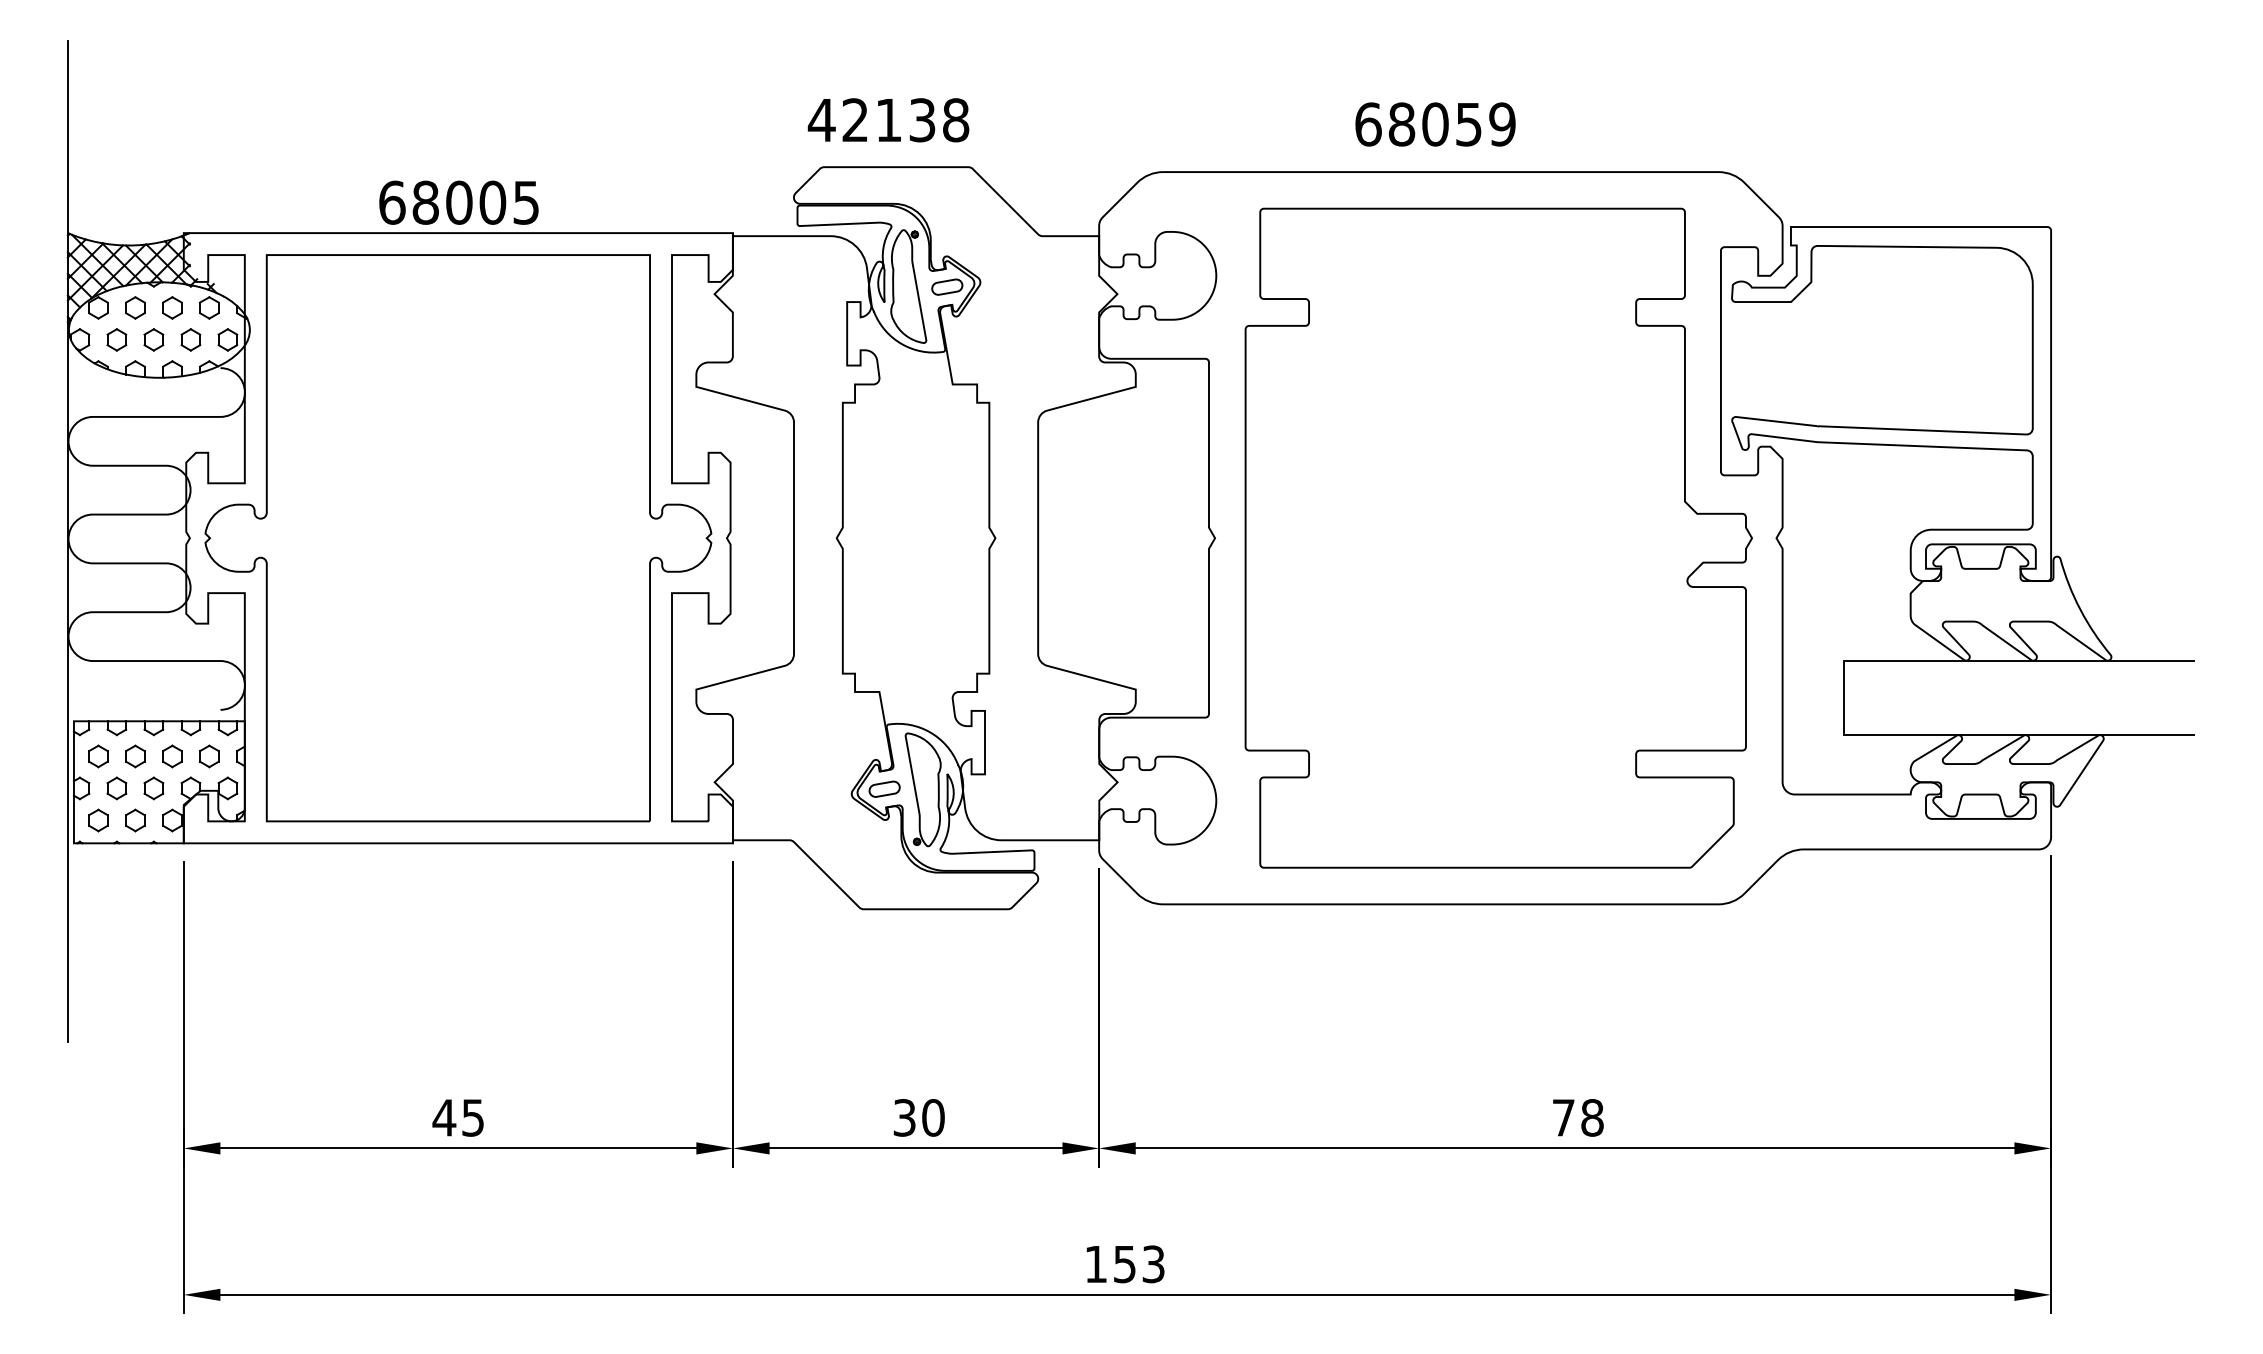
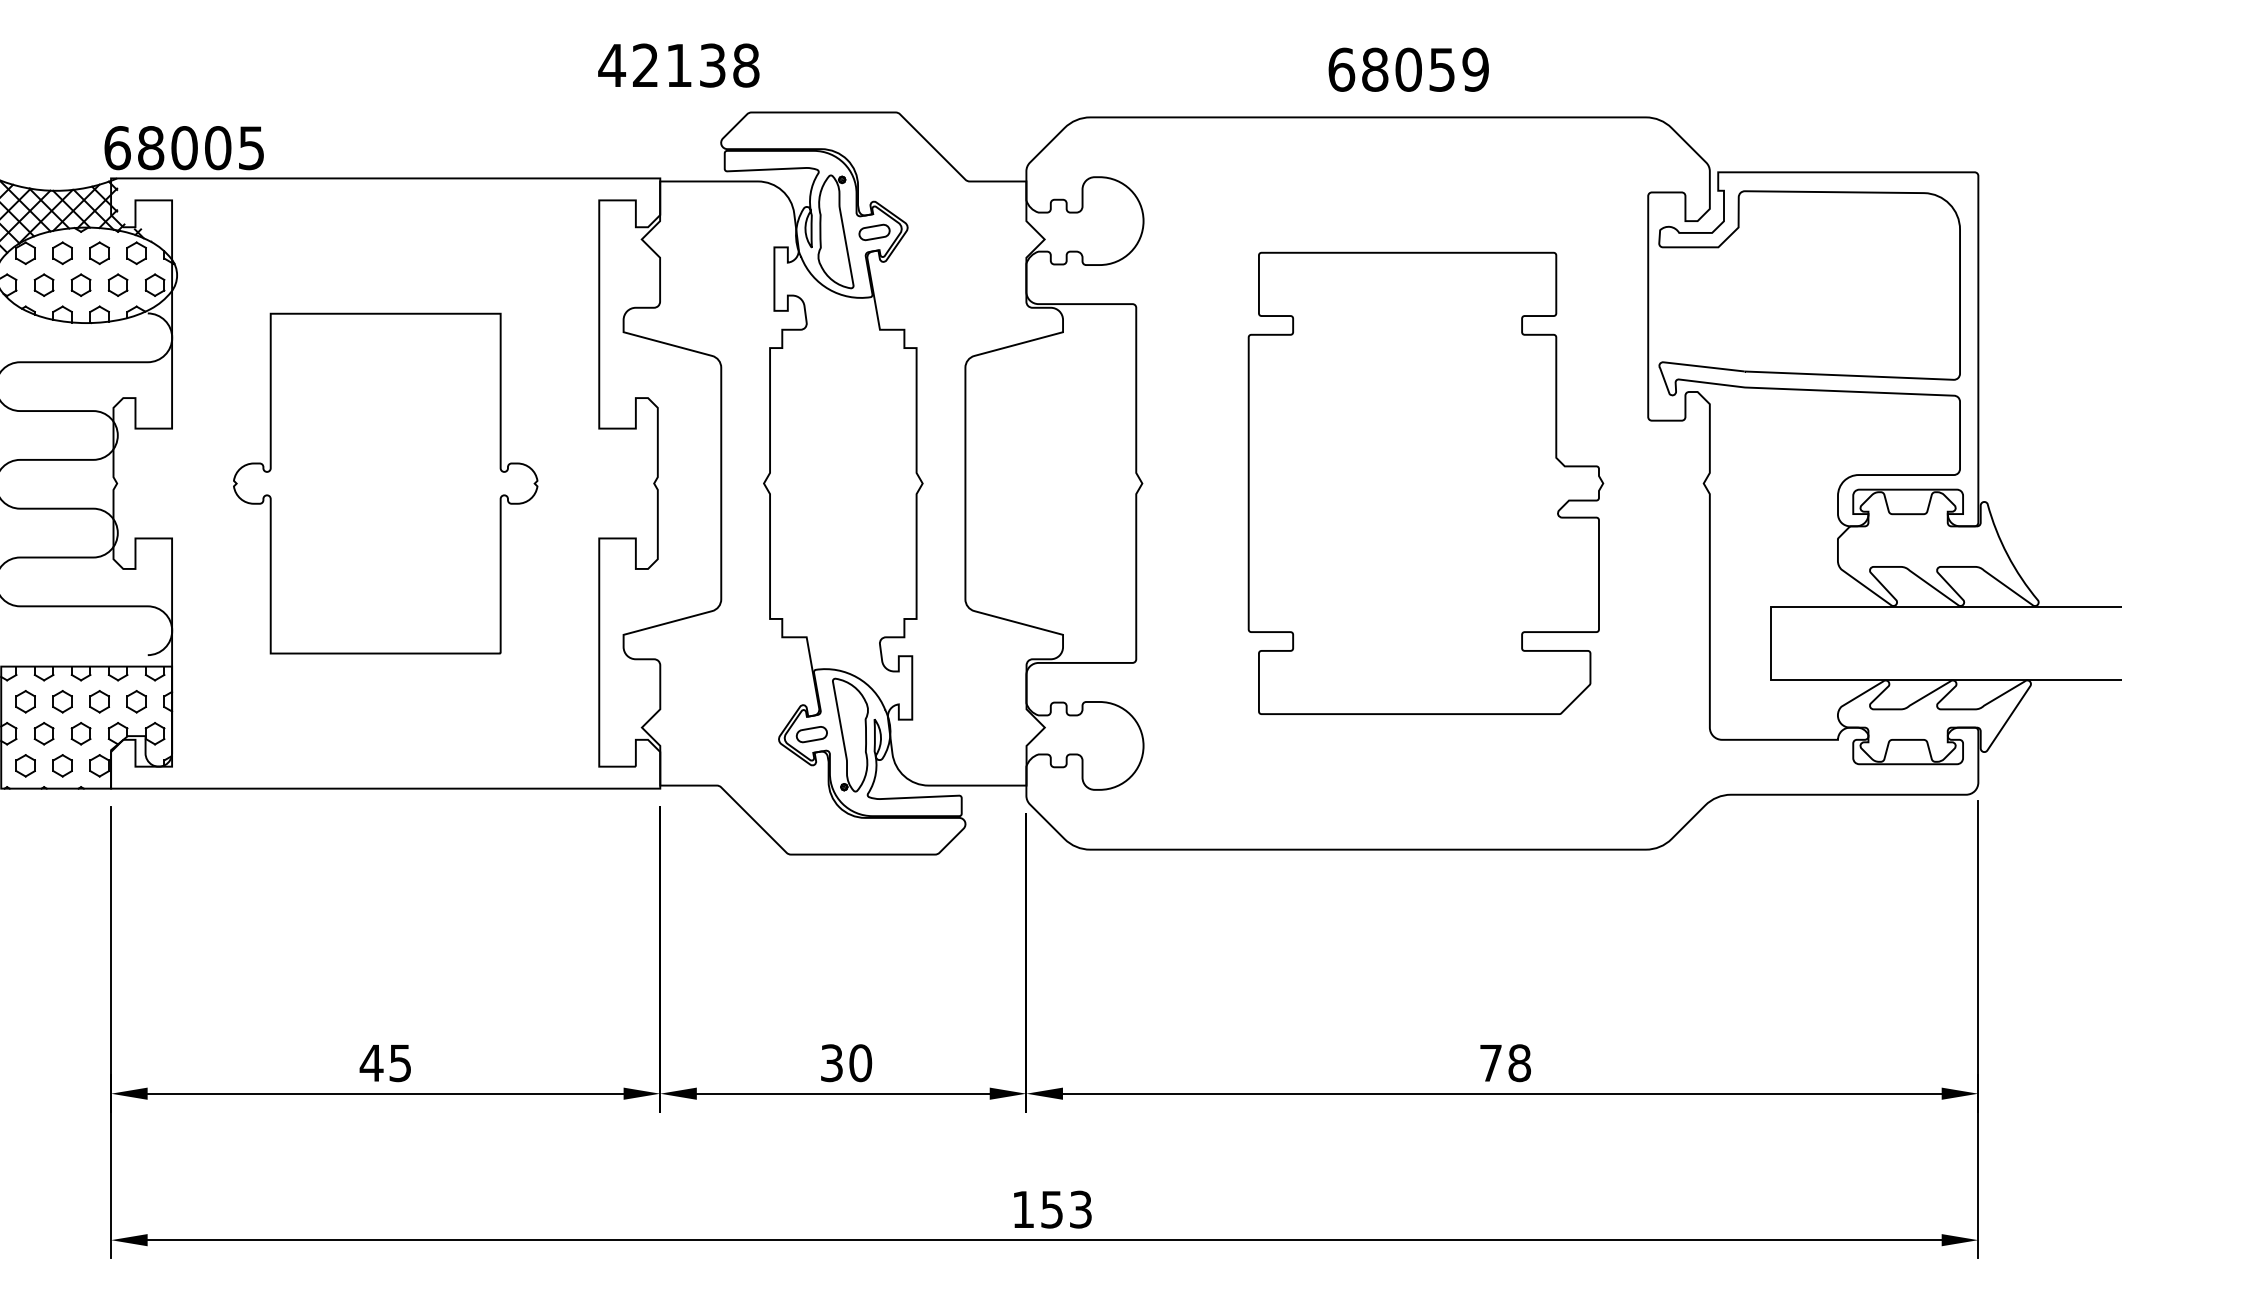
text: (888, 120) -> (678, 65), moved
text: (1435, 124) -> (1408, 69), moved
text: (458, 202) -> (183, 147), moved
part: (1498, 537) -> (1425, 482), size x0.7
part: (458, 538) -> (385, 483), size x0.6

